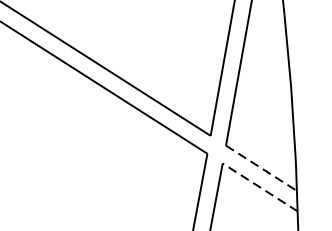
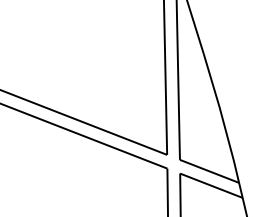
line: (261, 168) -> (209, 171), dashed -> solid
line: (260, 187) -> (211, 185), dashed -> solid

